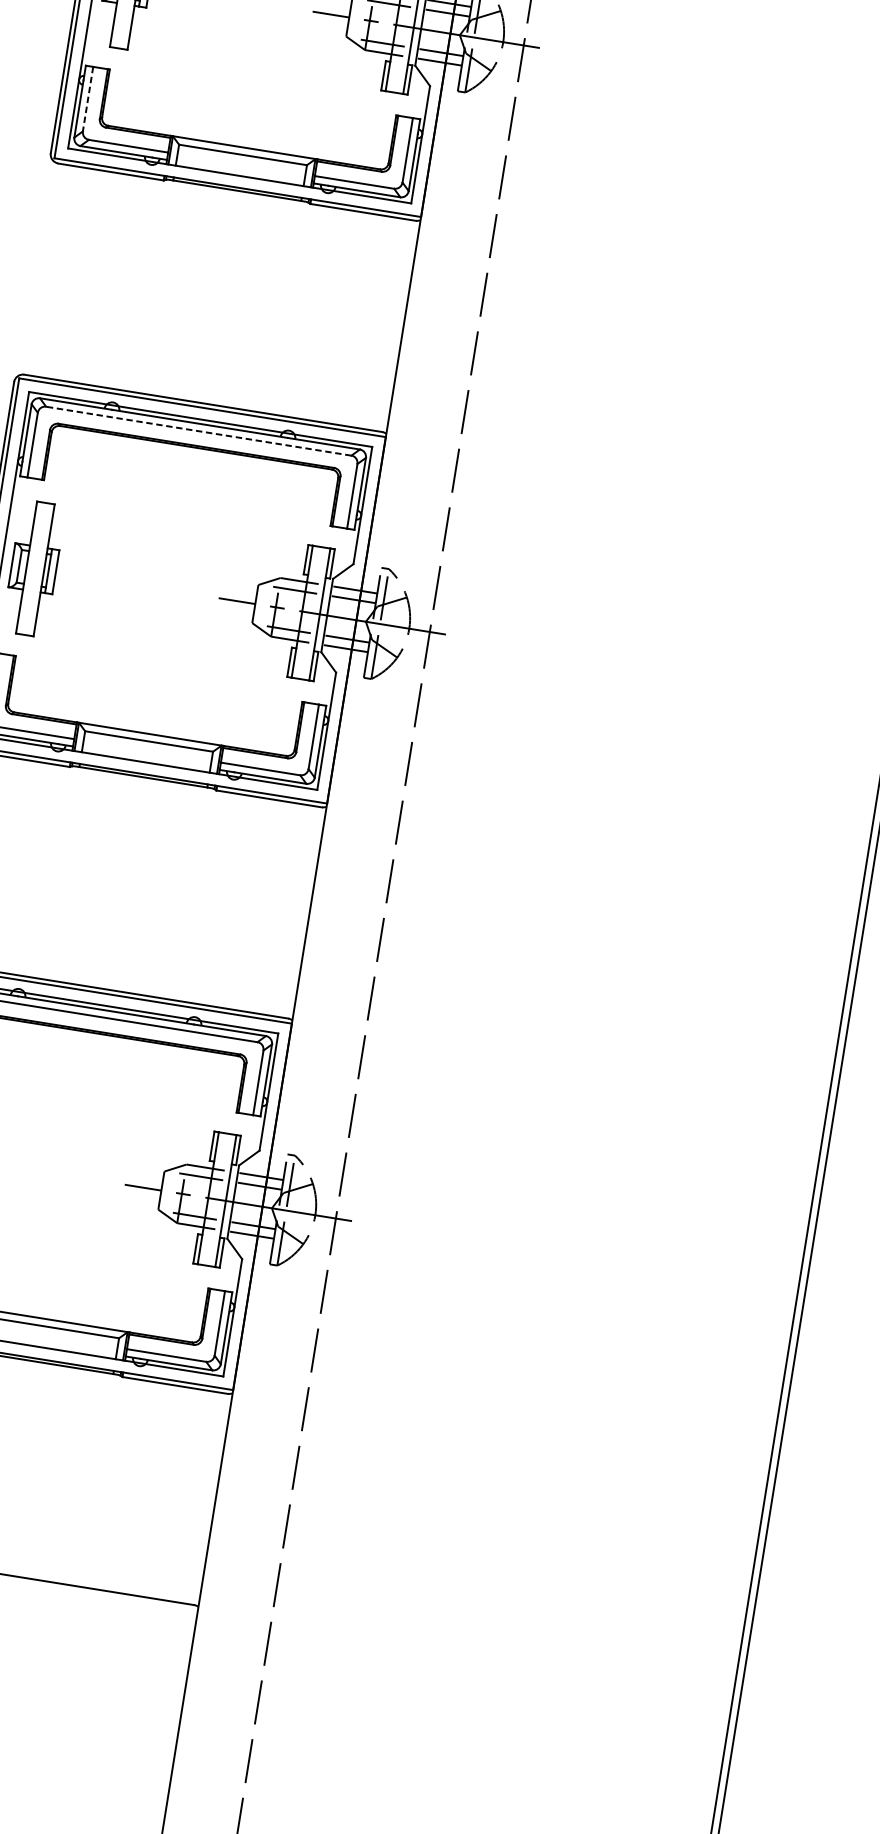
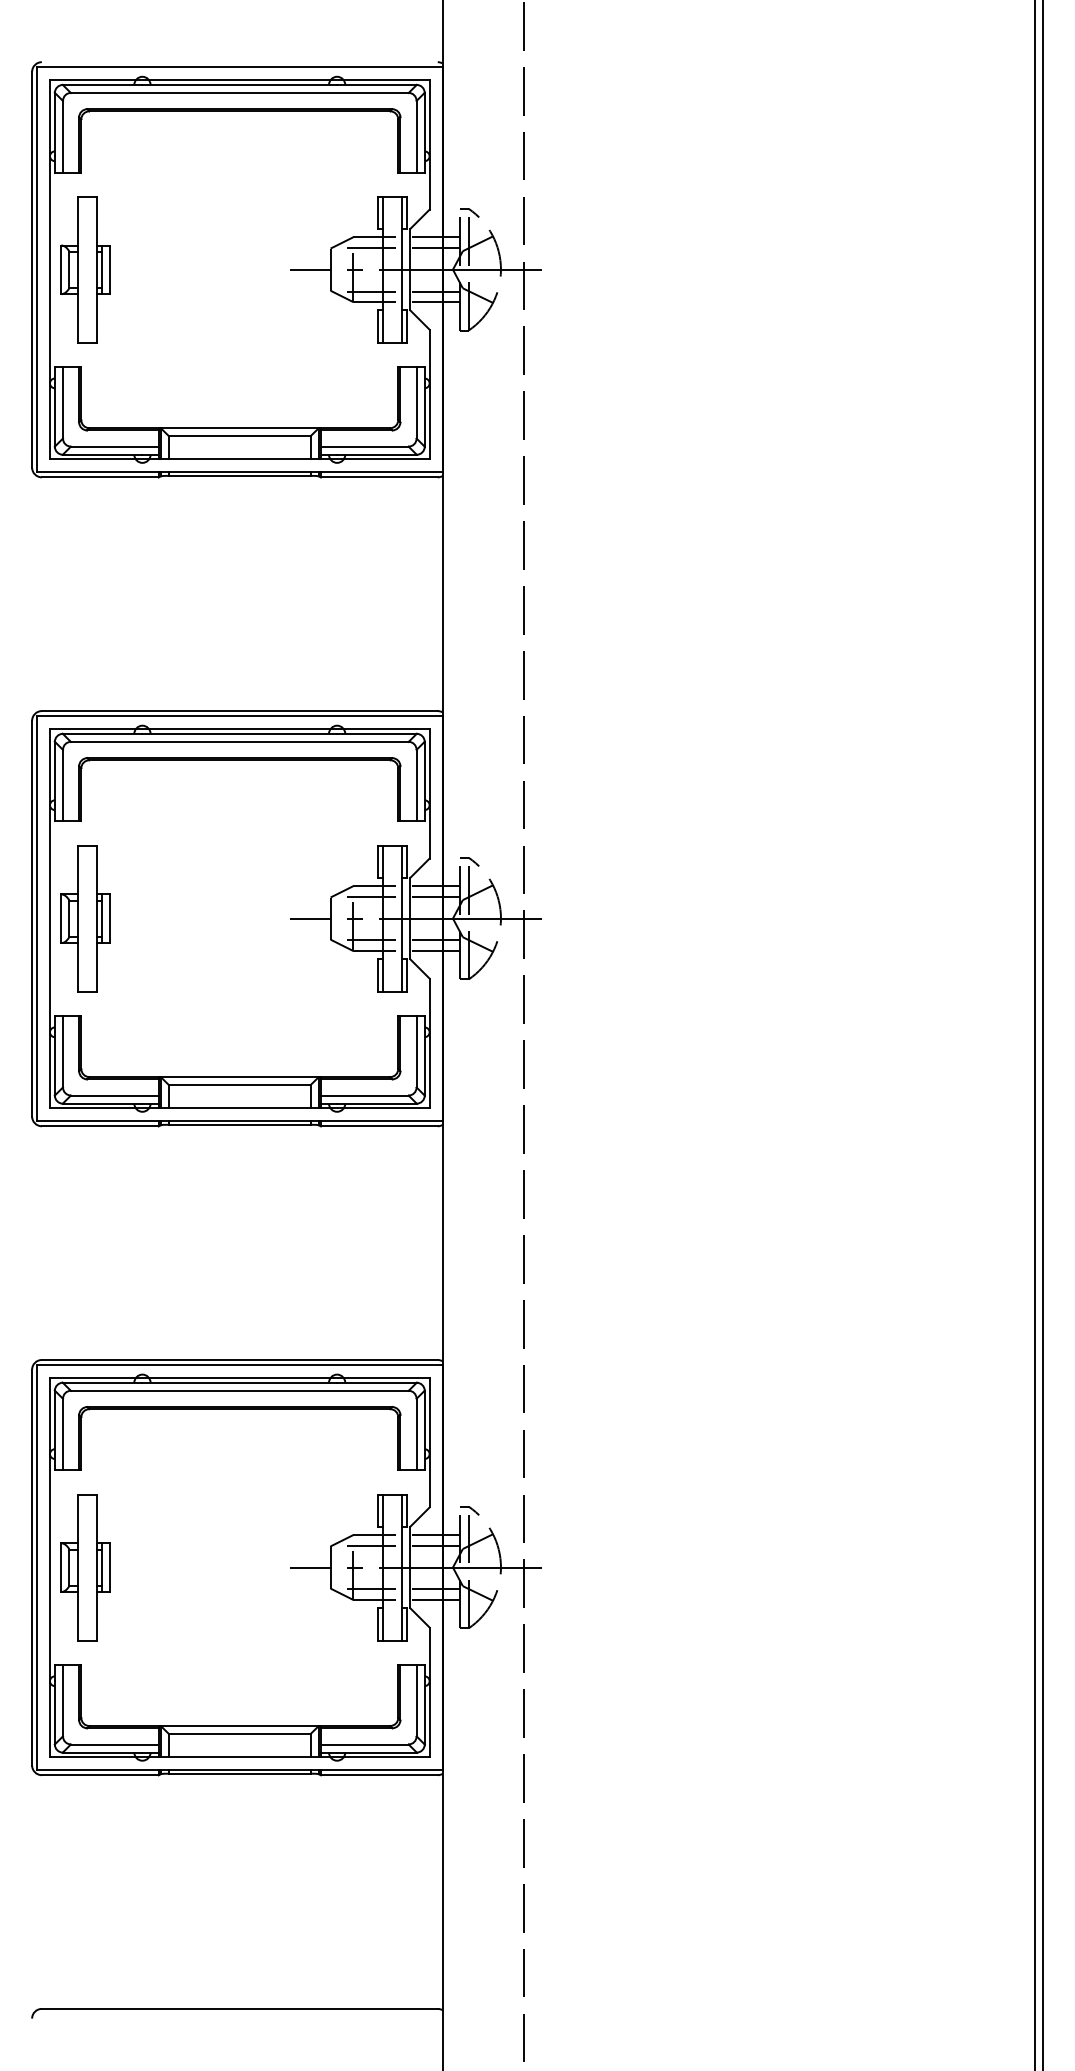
line: (87, 98) -> (62, 402), dashed -> solid
line: (198, 430) -> (239, 741), dashed -> solid

